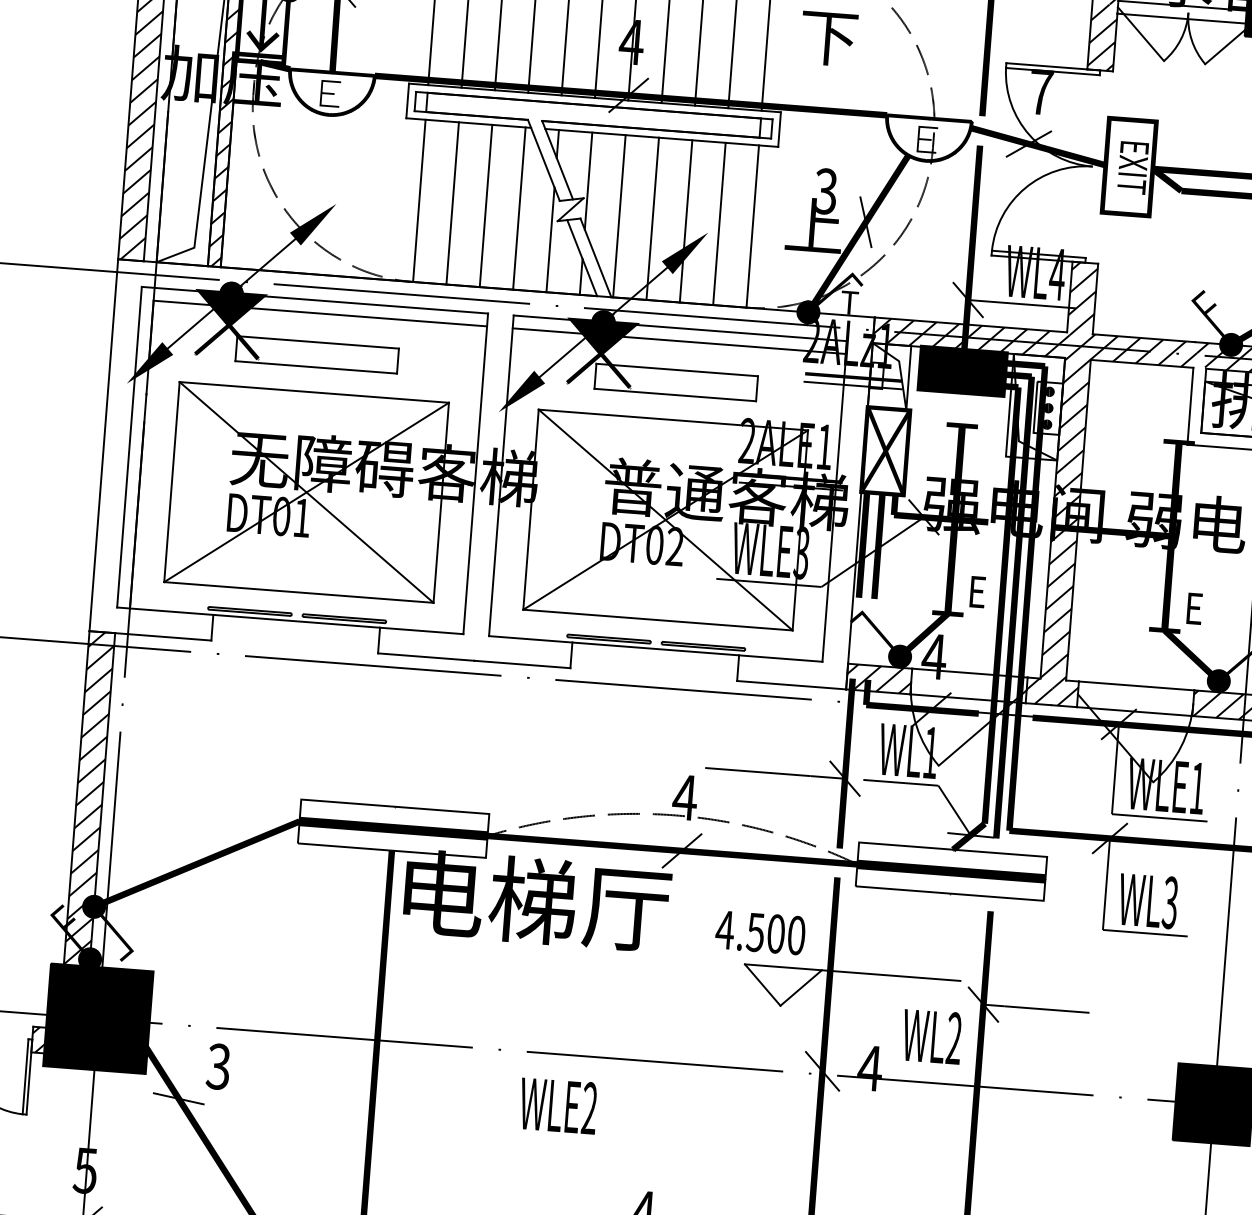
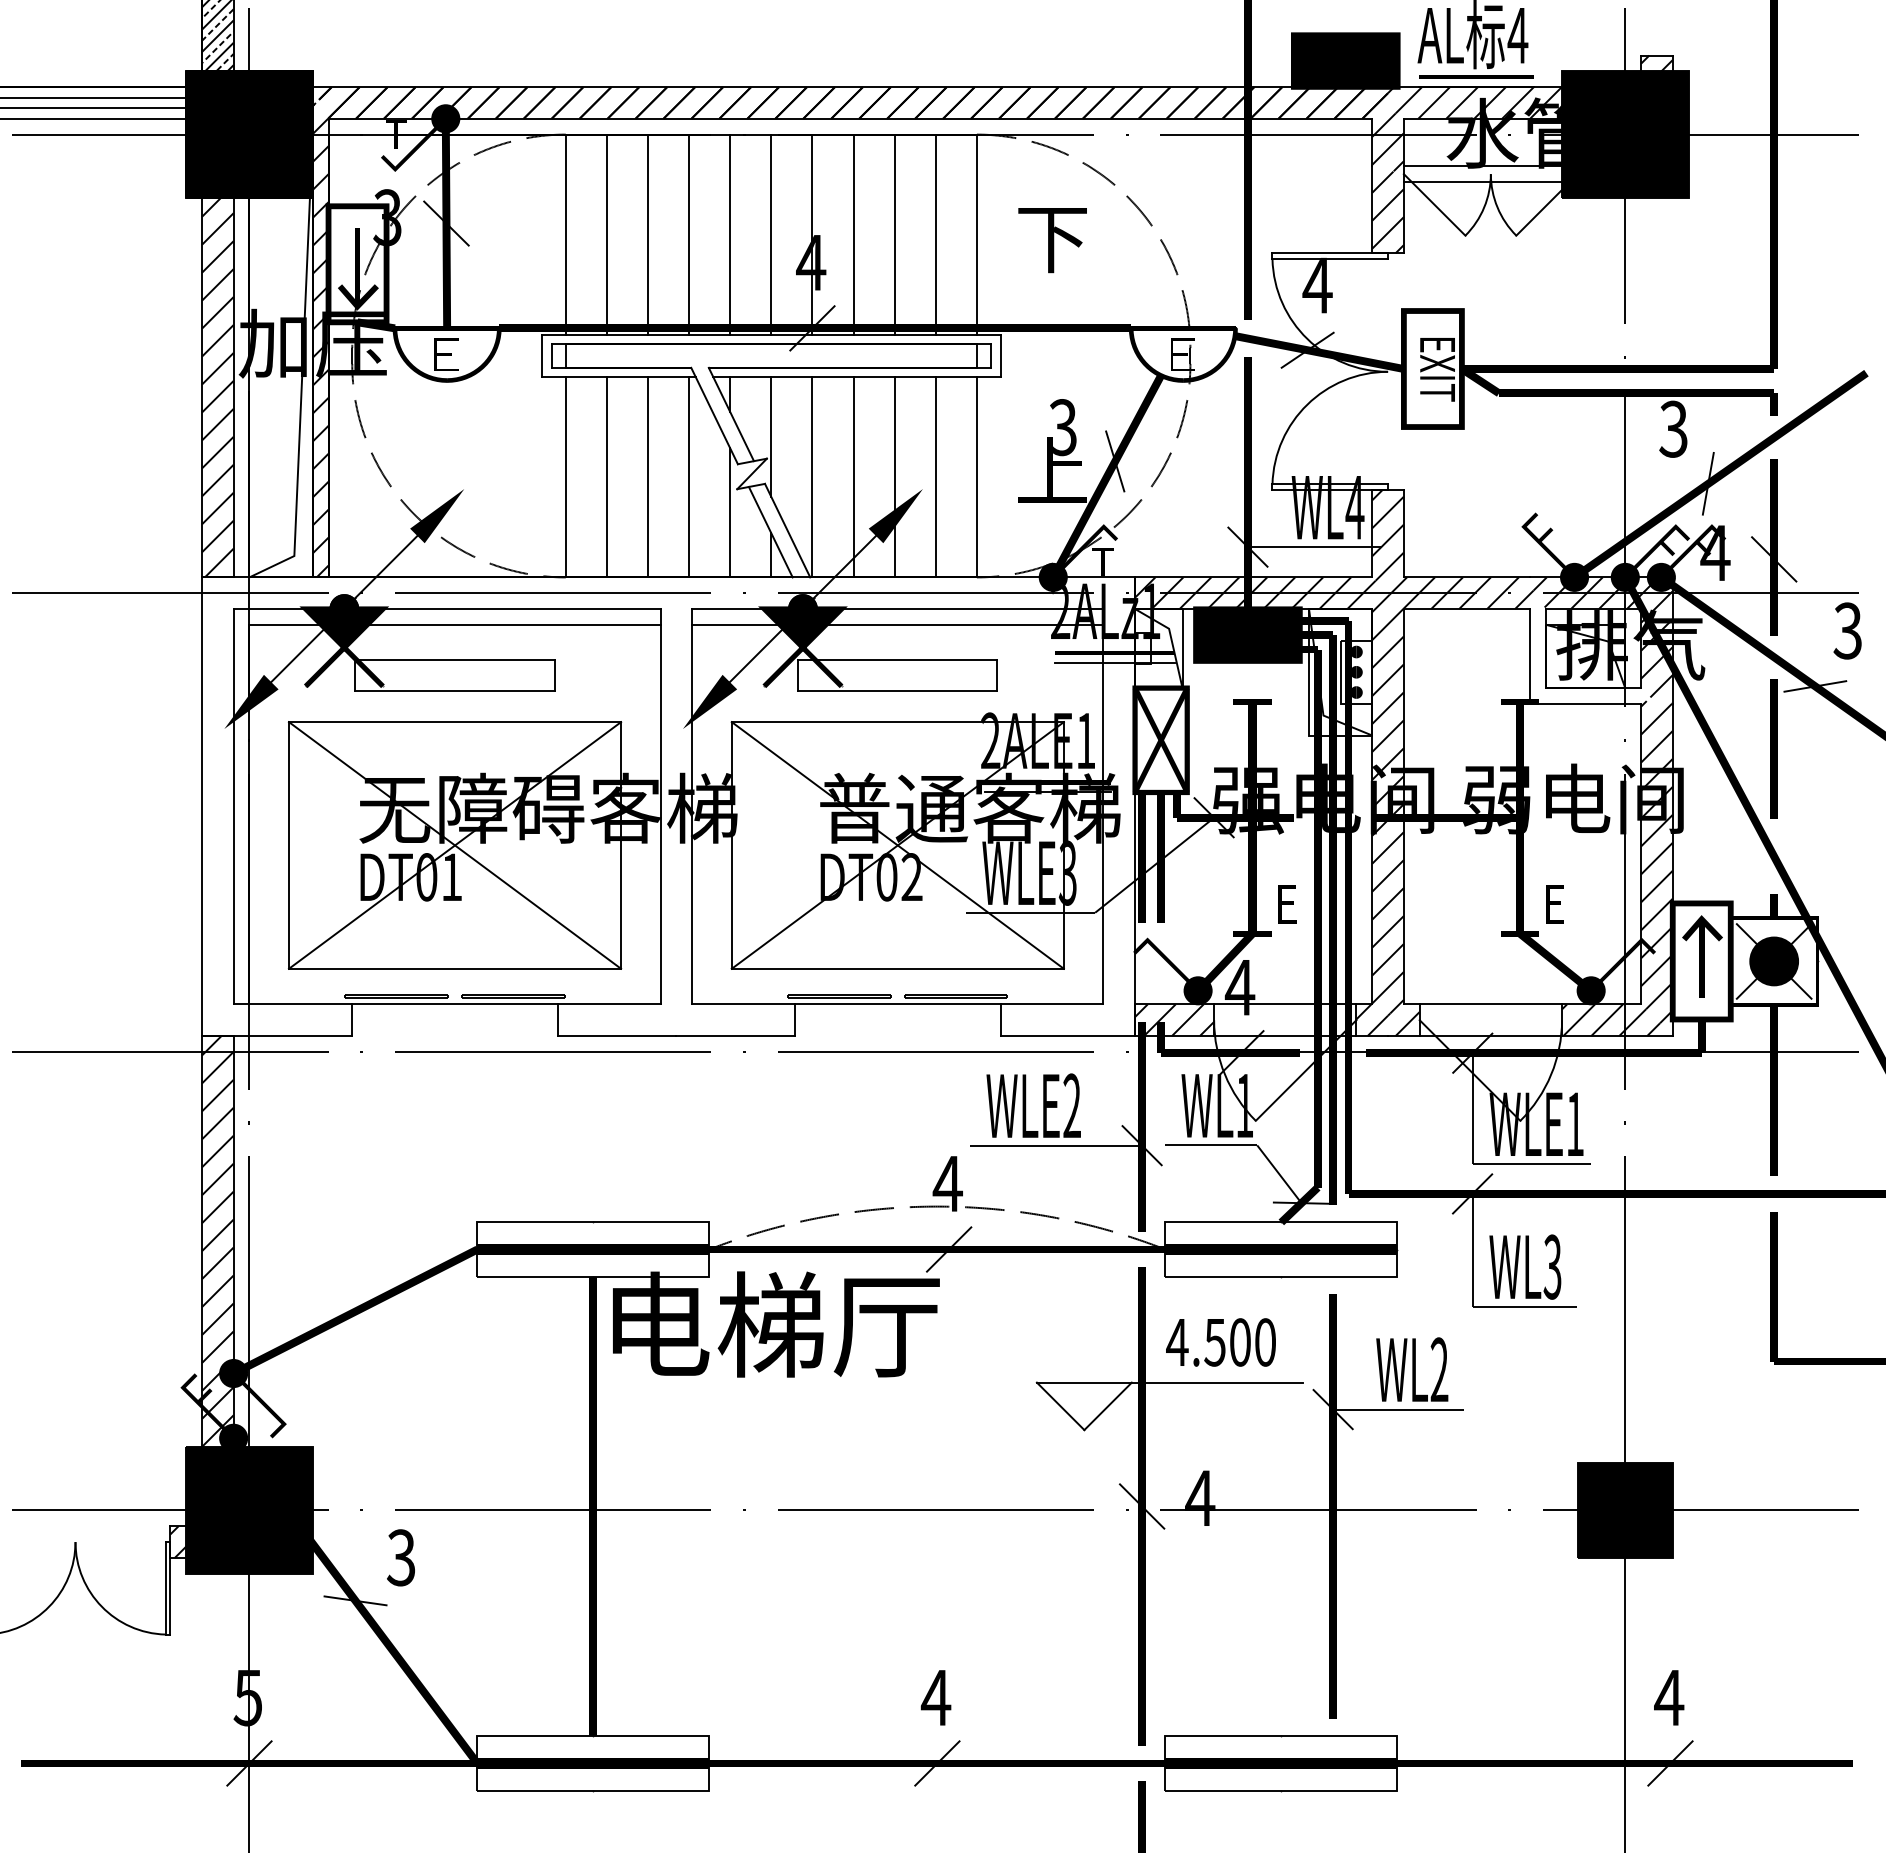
text: (1040, 92) -> (1317, 285), 7 -> 4
text: (760, 932) -> (1220, 1342), moved
text: (932, 1036) -> (1412, 1369), moved
text: (558, 1105) -> (1033, 1105), moved

